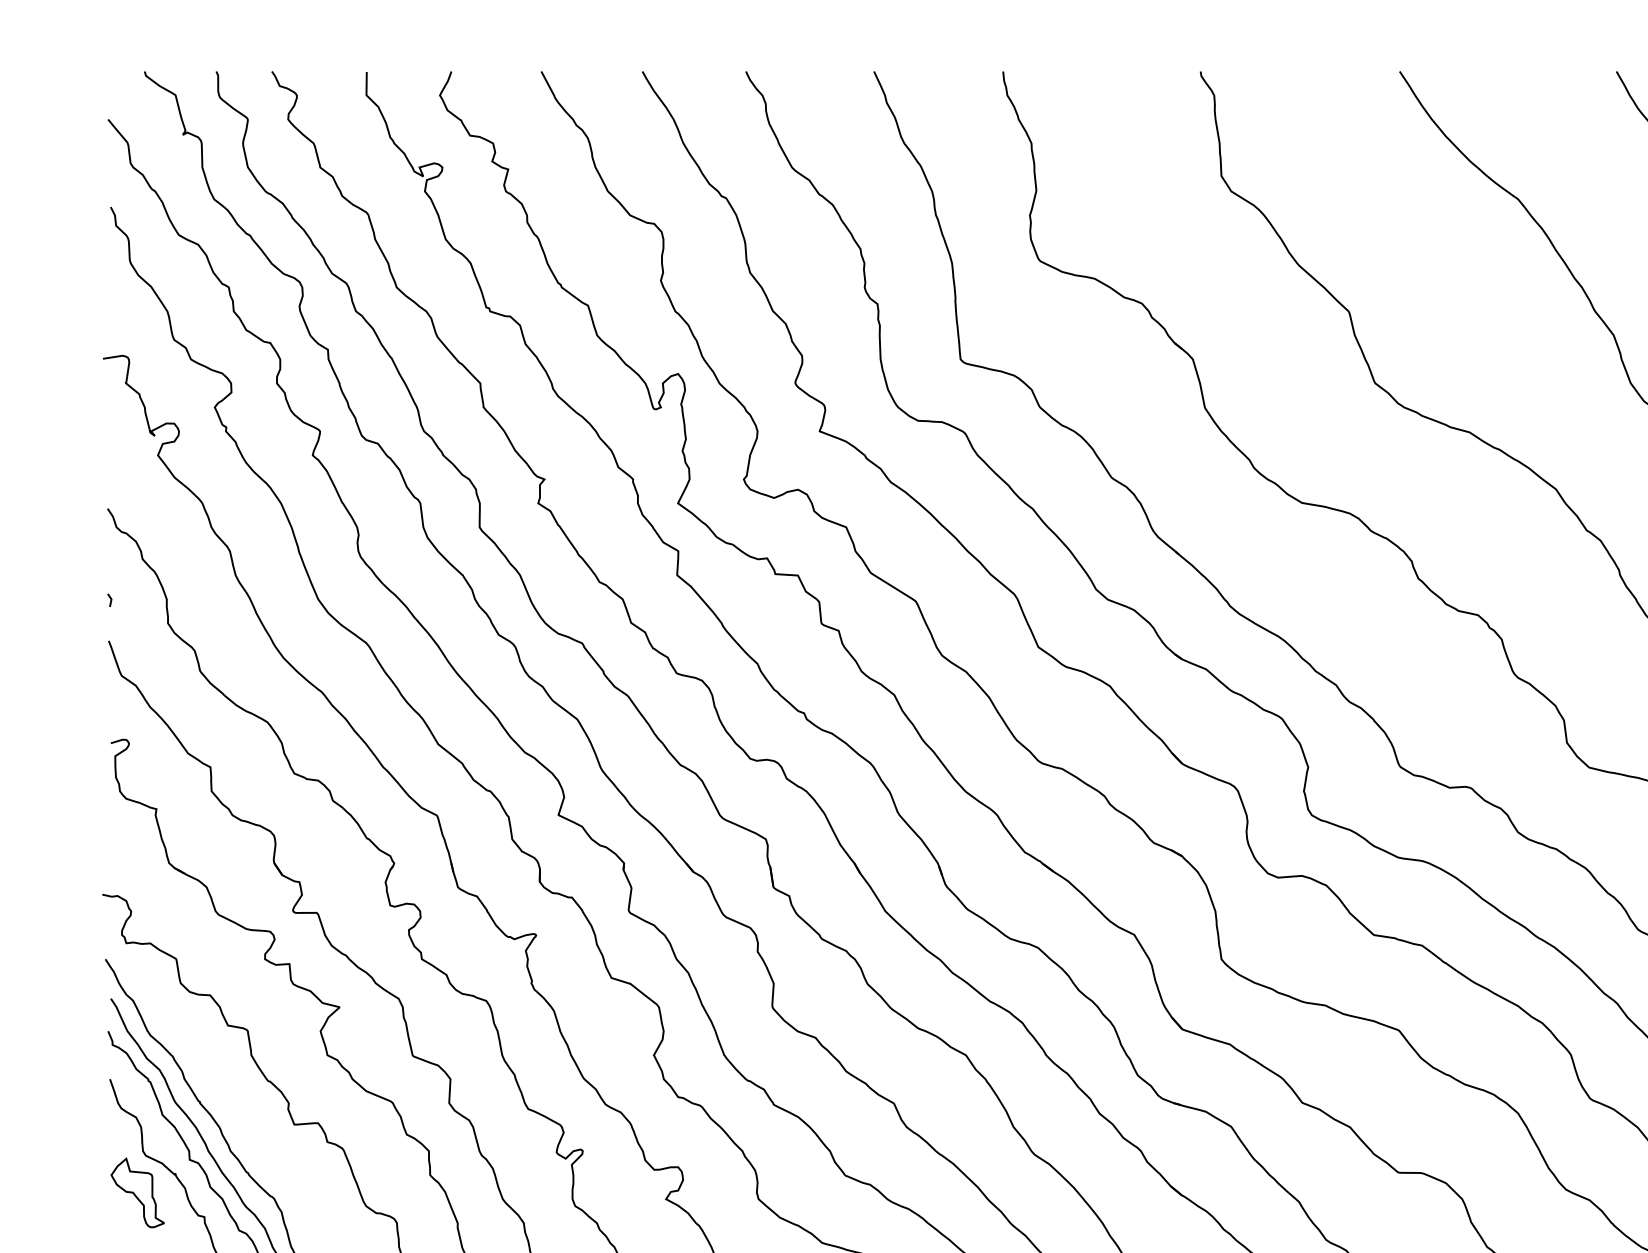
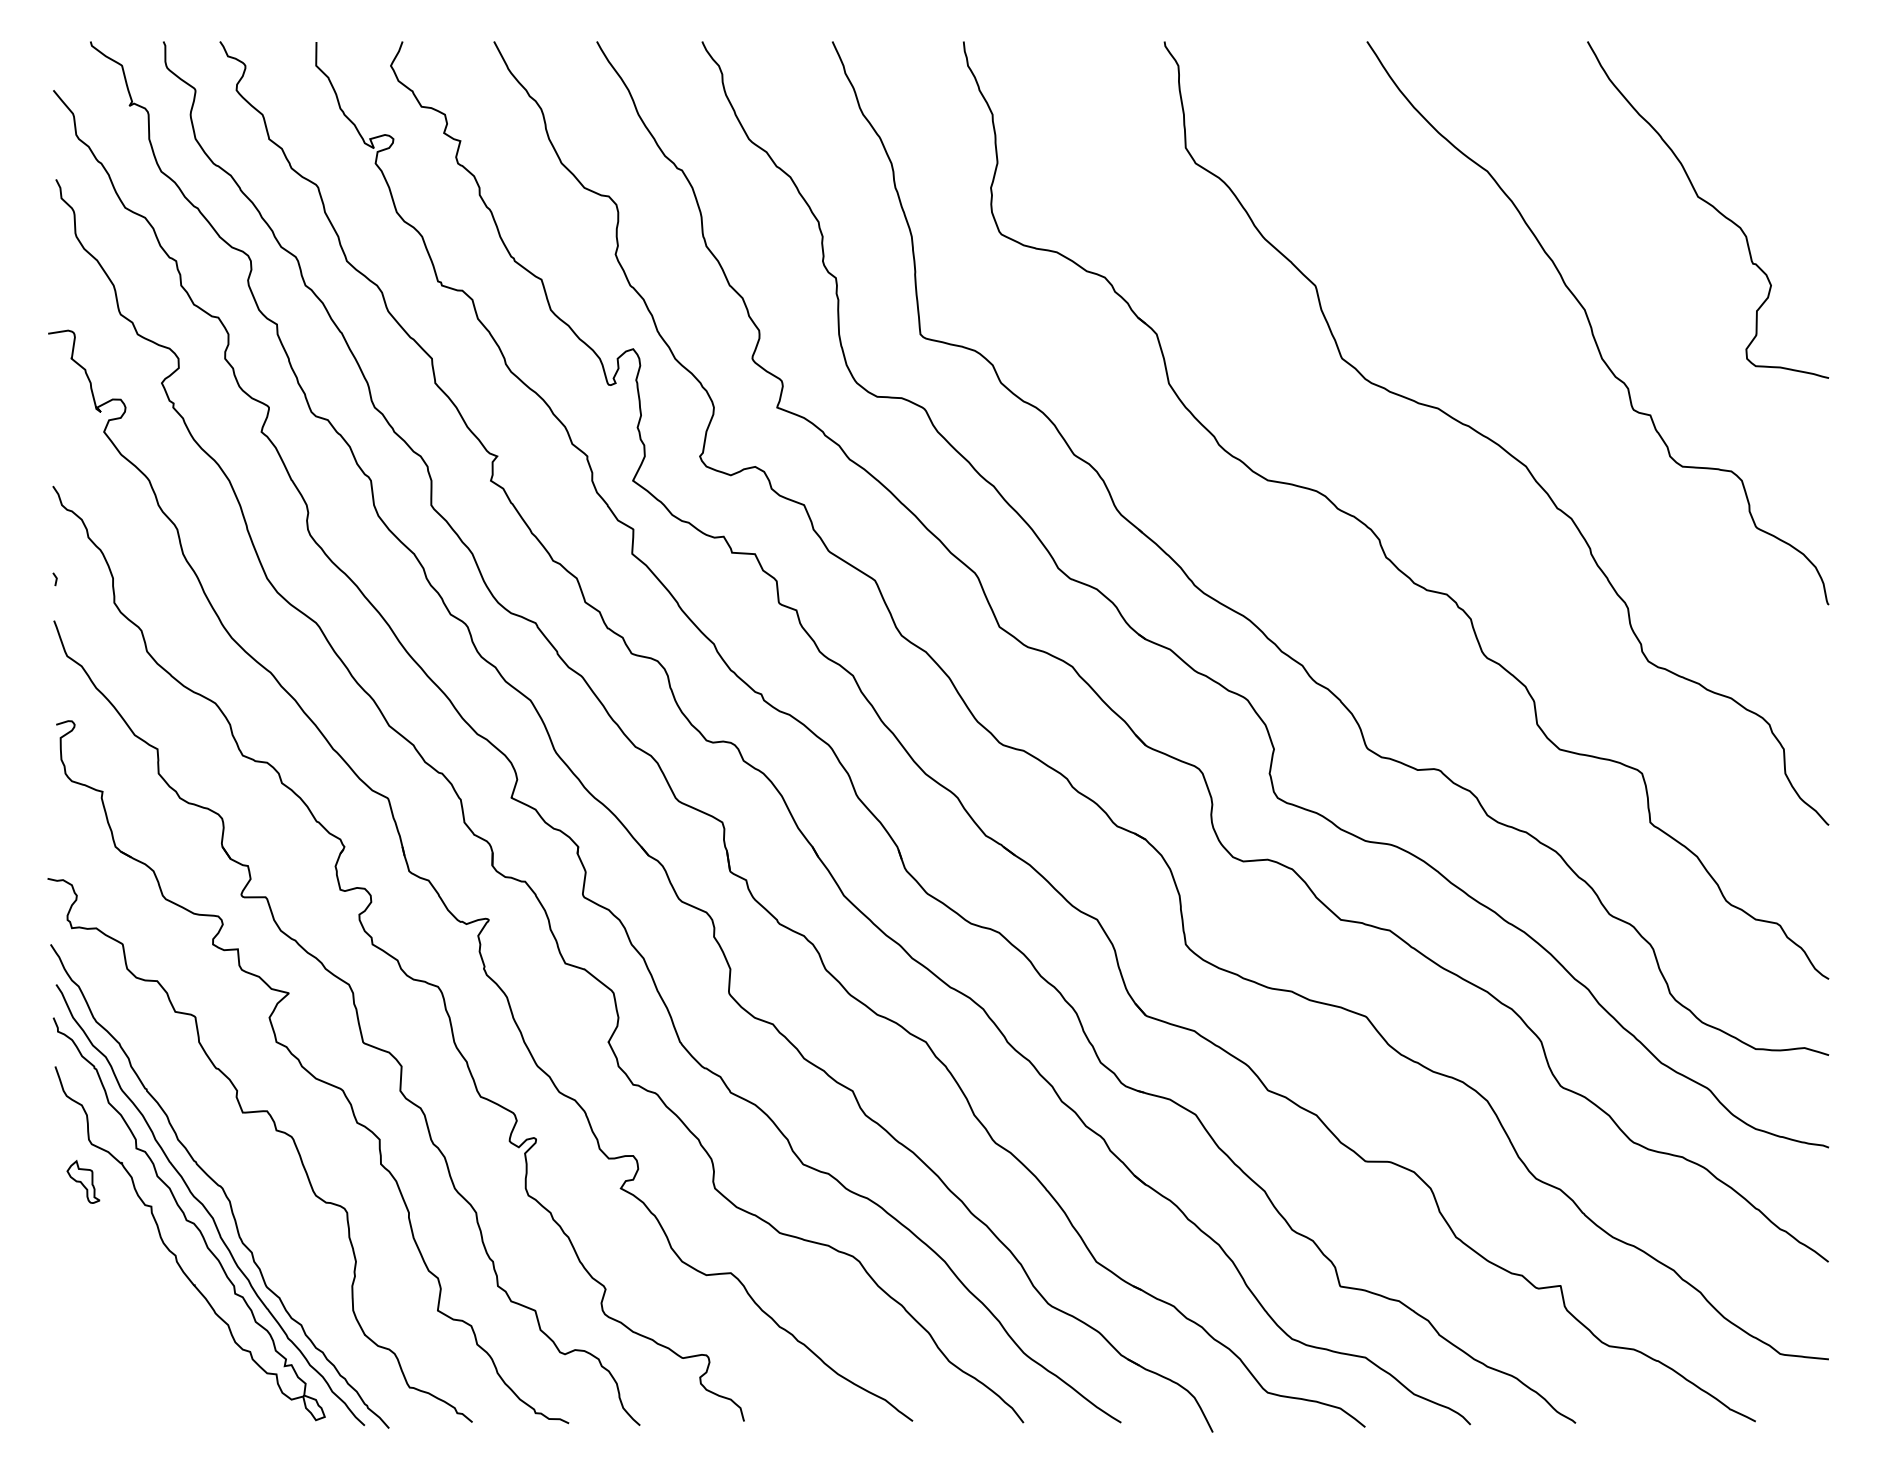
part: (137, 1192) -> (83, 1181), size x0.6

